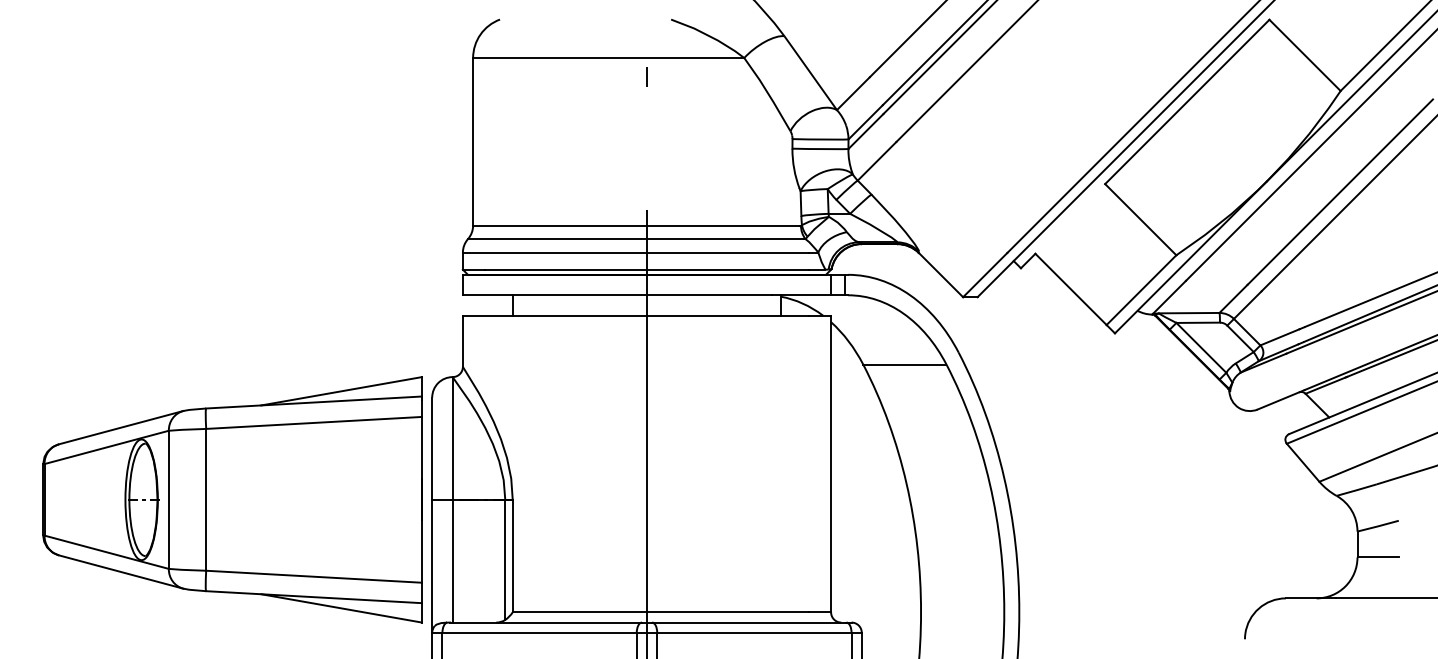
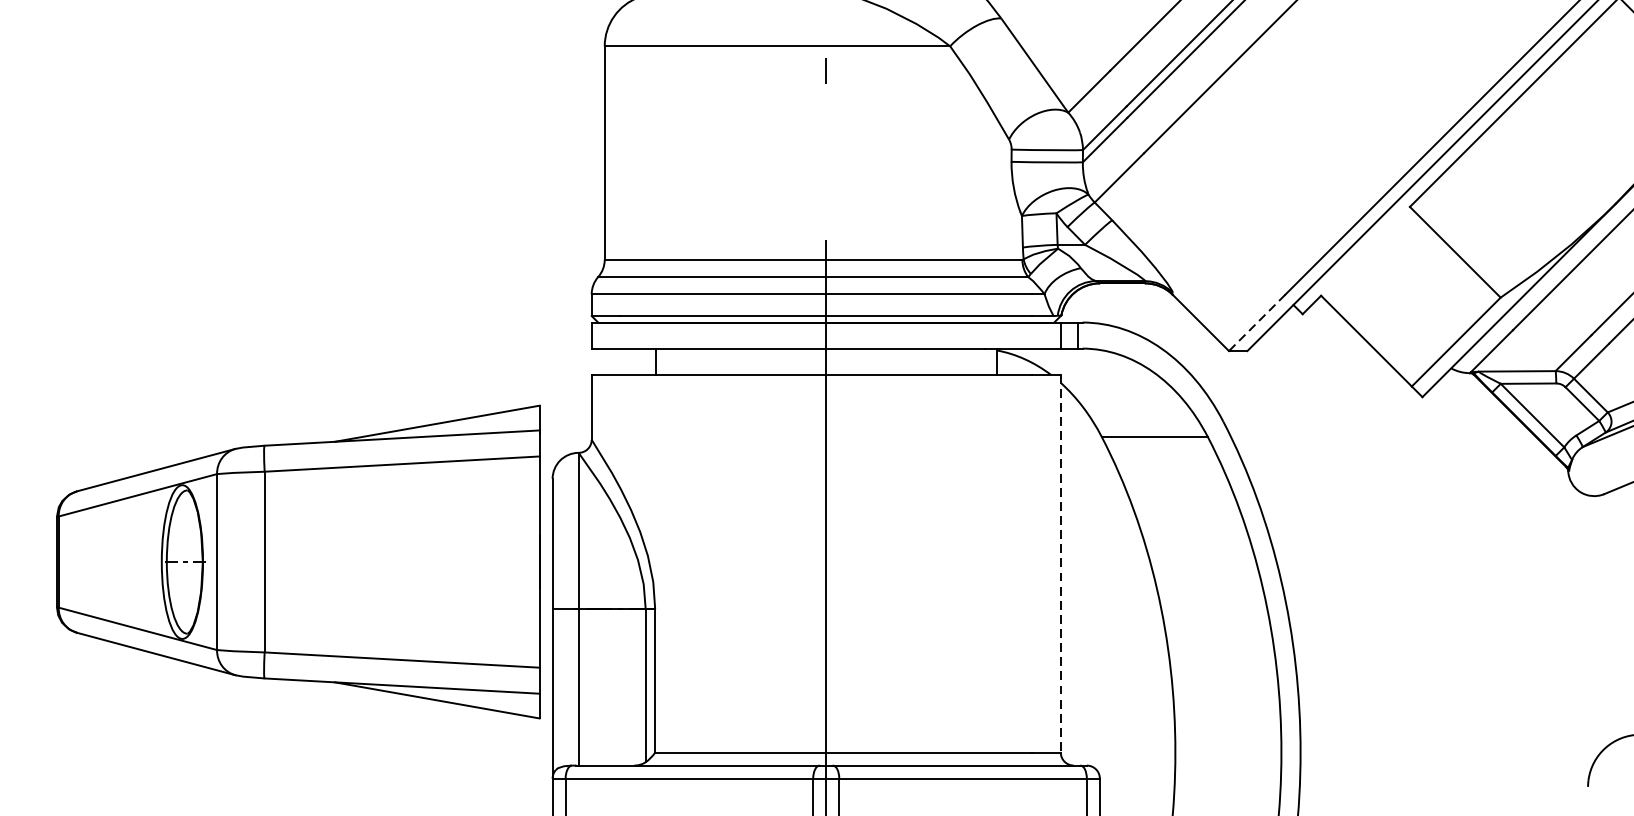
line: (984, 275) -> (1256, 323), solid -> dashed
line: (831, 464) -> (1061, 564), solid -> dashed
part: (232, 499) -> (298, 561), moved

